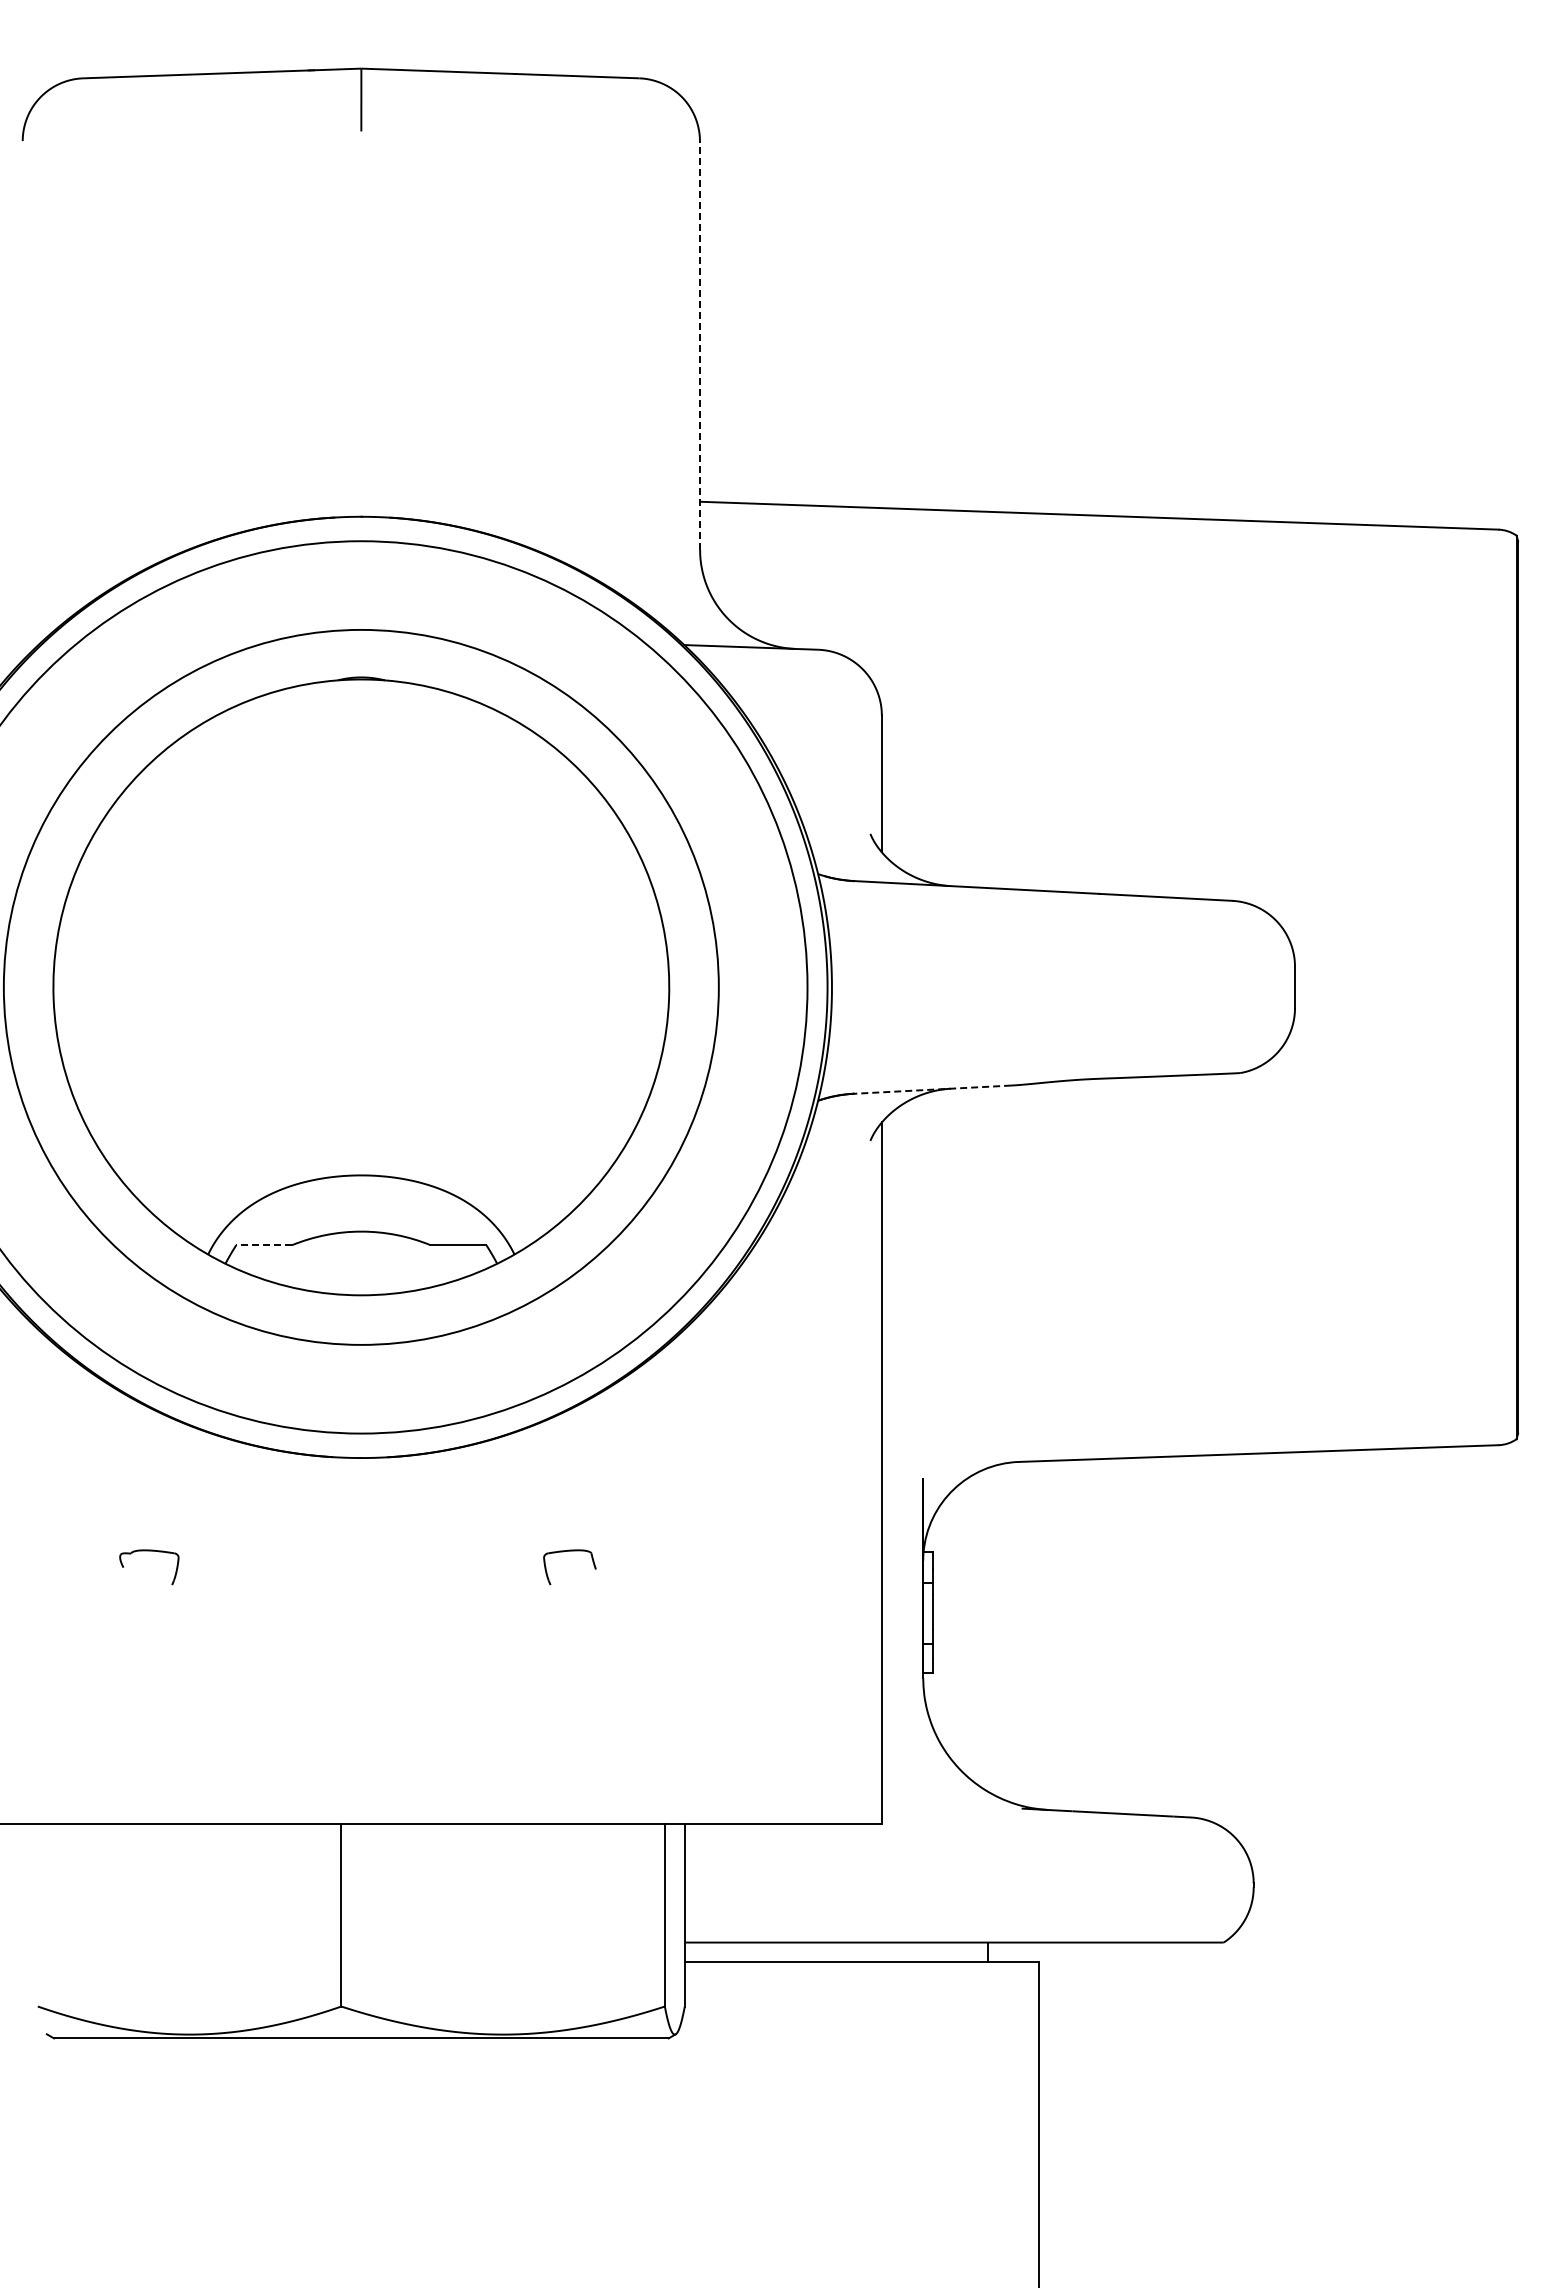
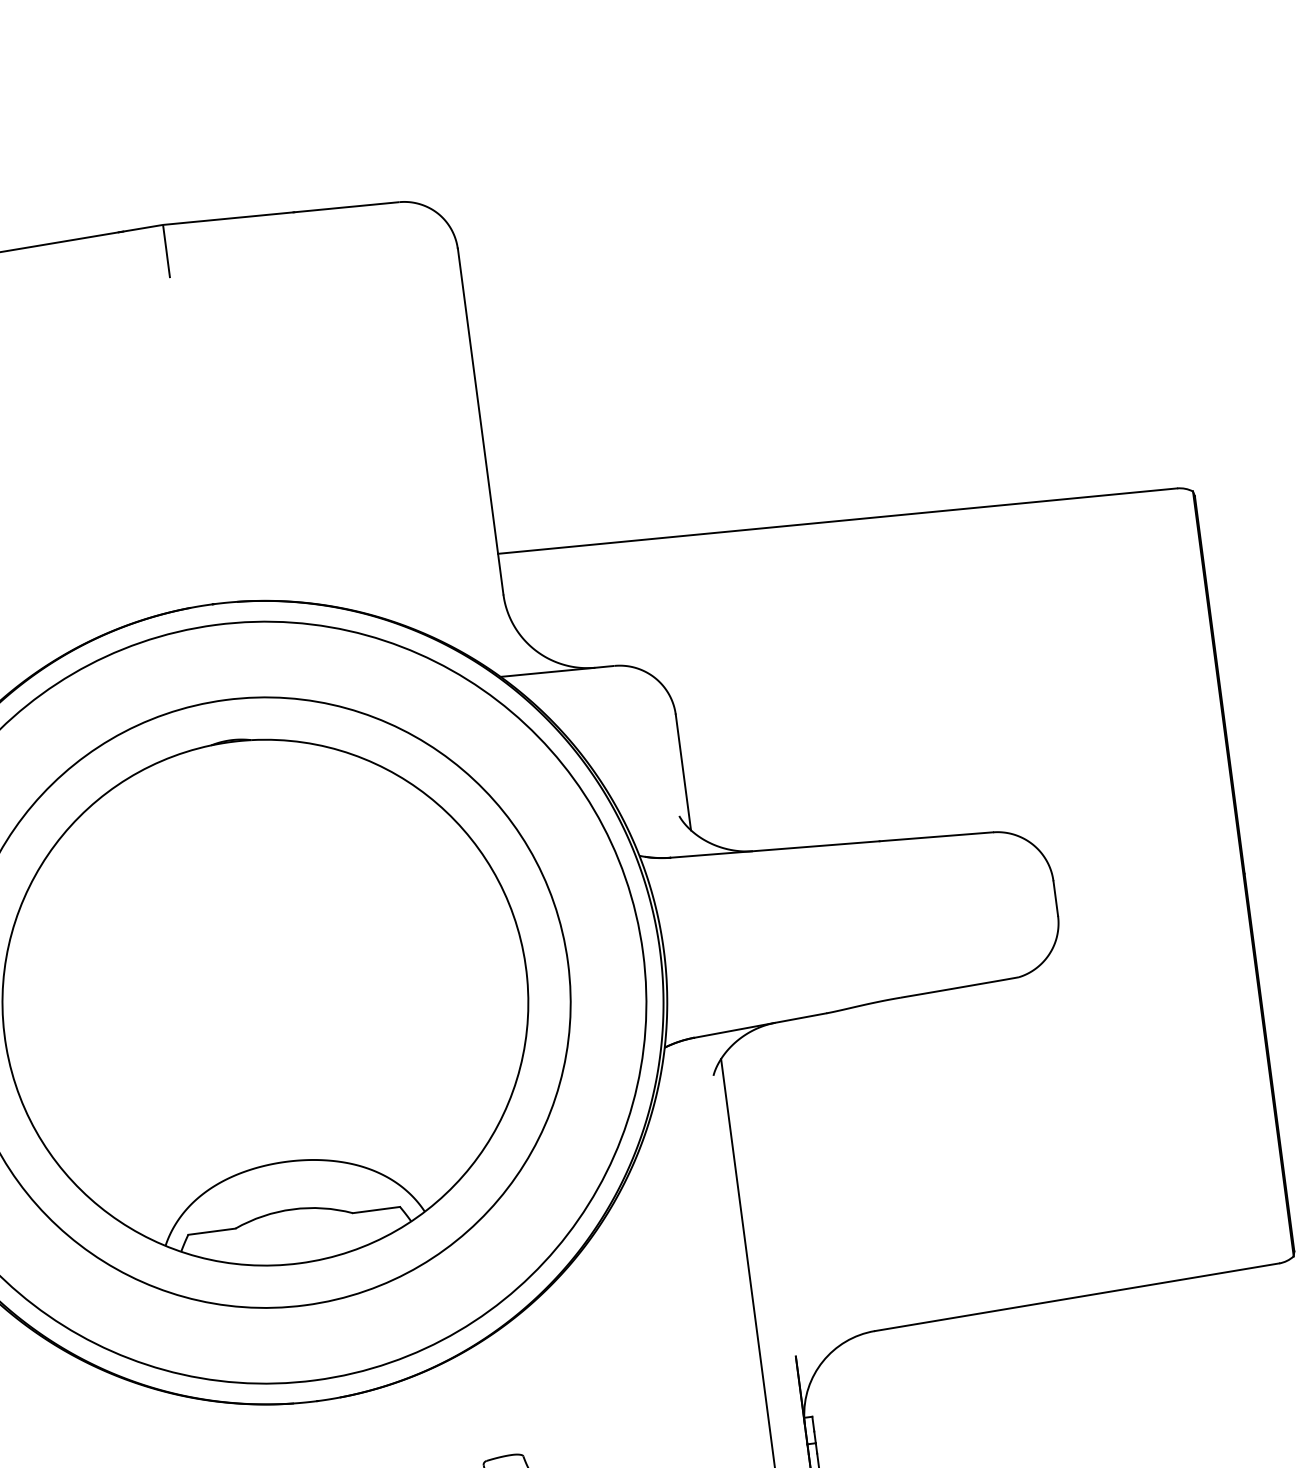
line: (700, 344) -> (480, 420), dashed -> solid
line: (932, 1089) -> (760, 1025), dashed -> solid
line: (264, 1245) -> (212, 1231), dashed -> solid

